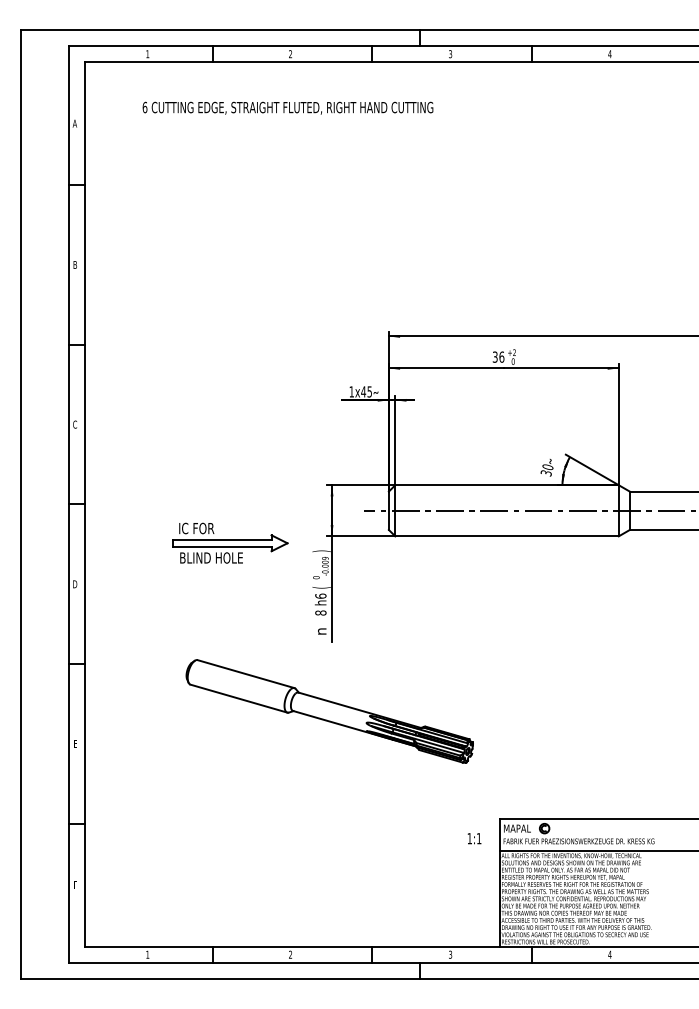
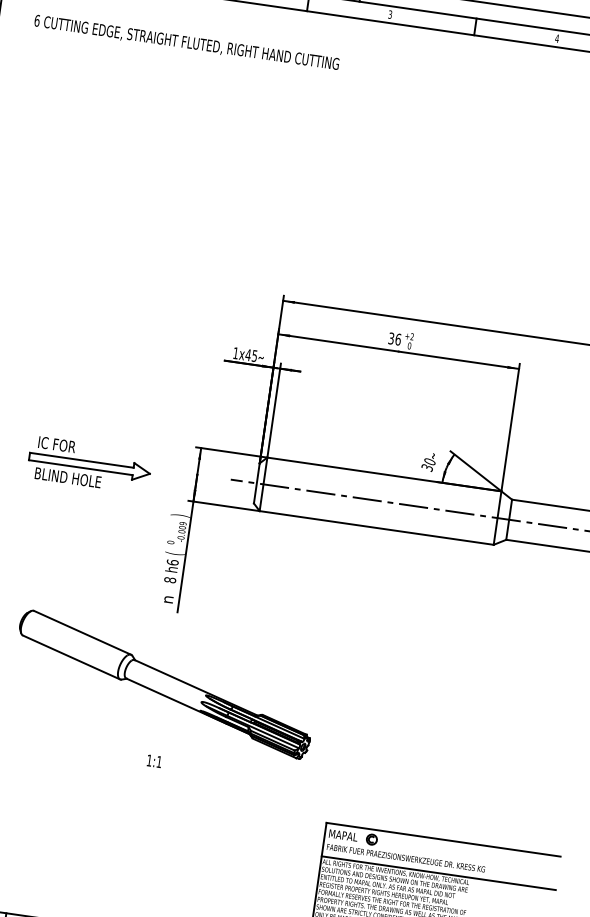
text: (287, 107) -> (186, 42), moved
part: (230, 542) -> (90, 464), moved
text: (474, 838) -> (154, 761), moved

